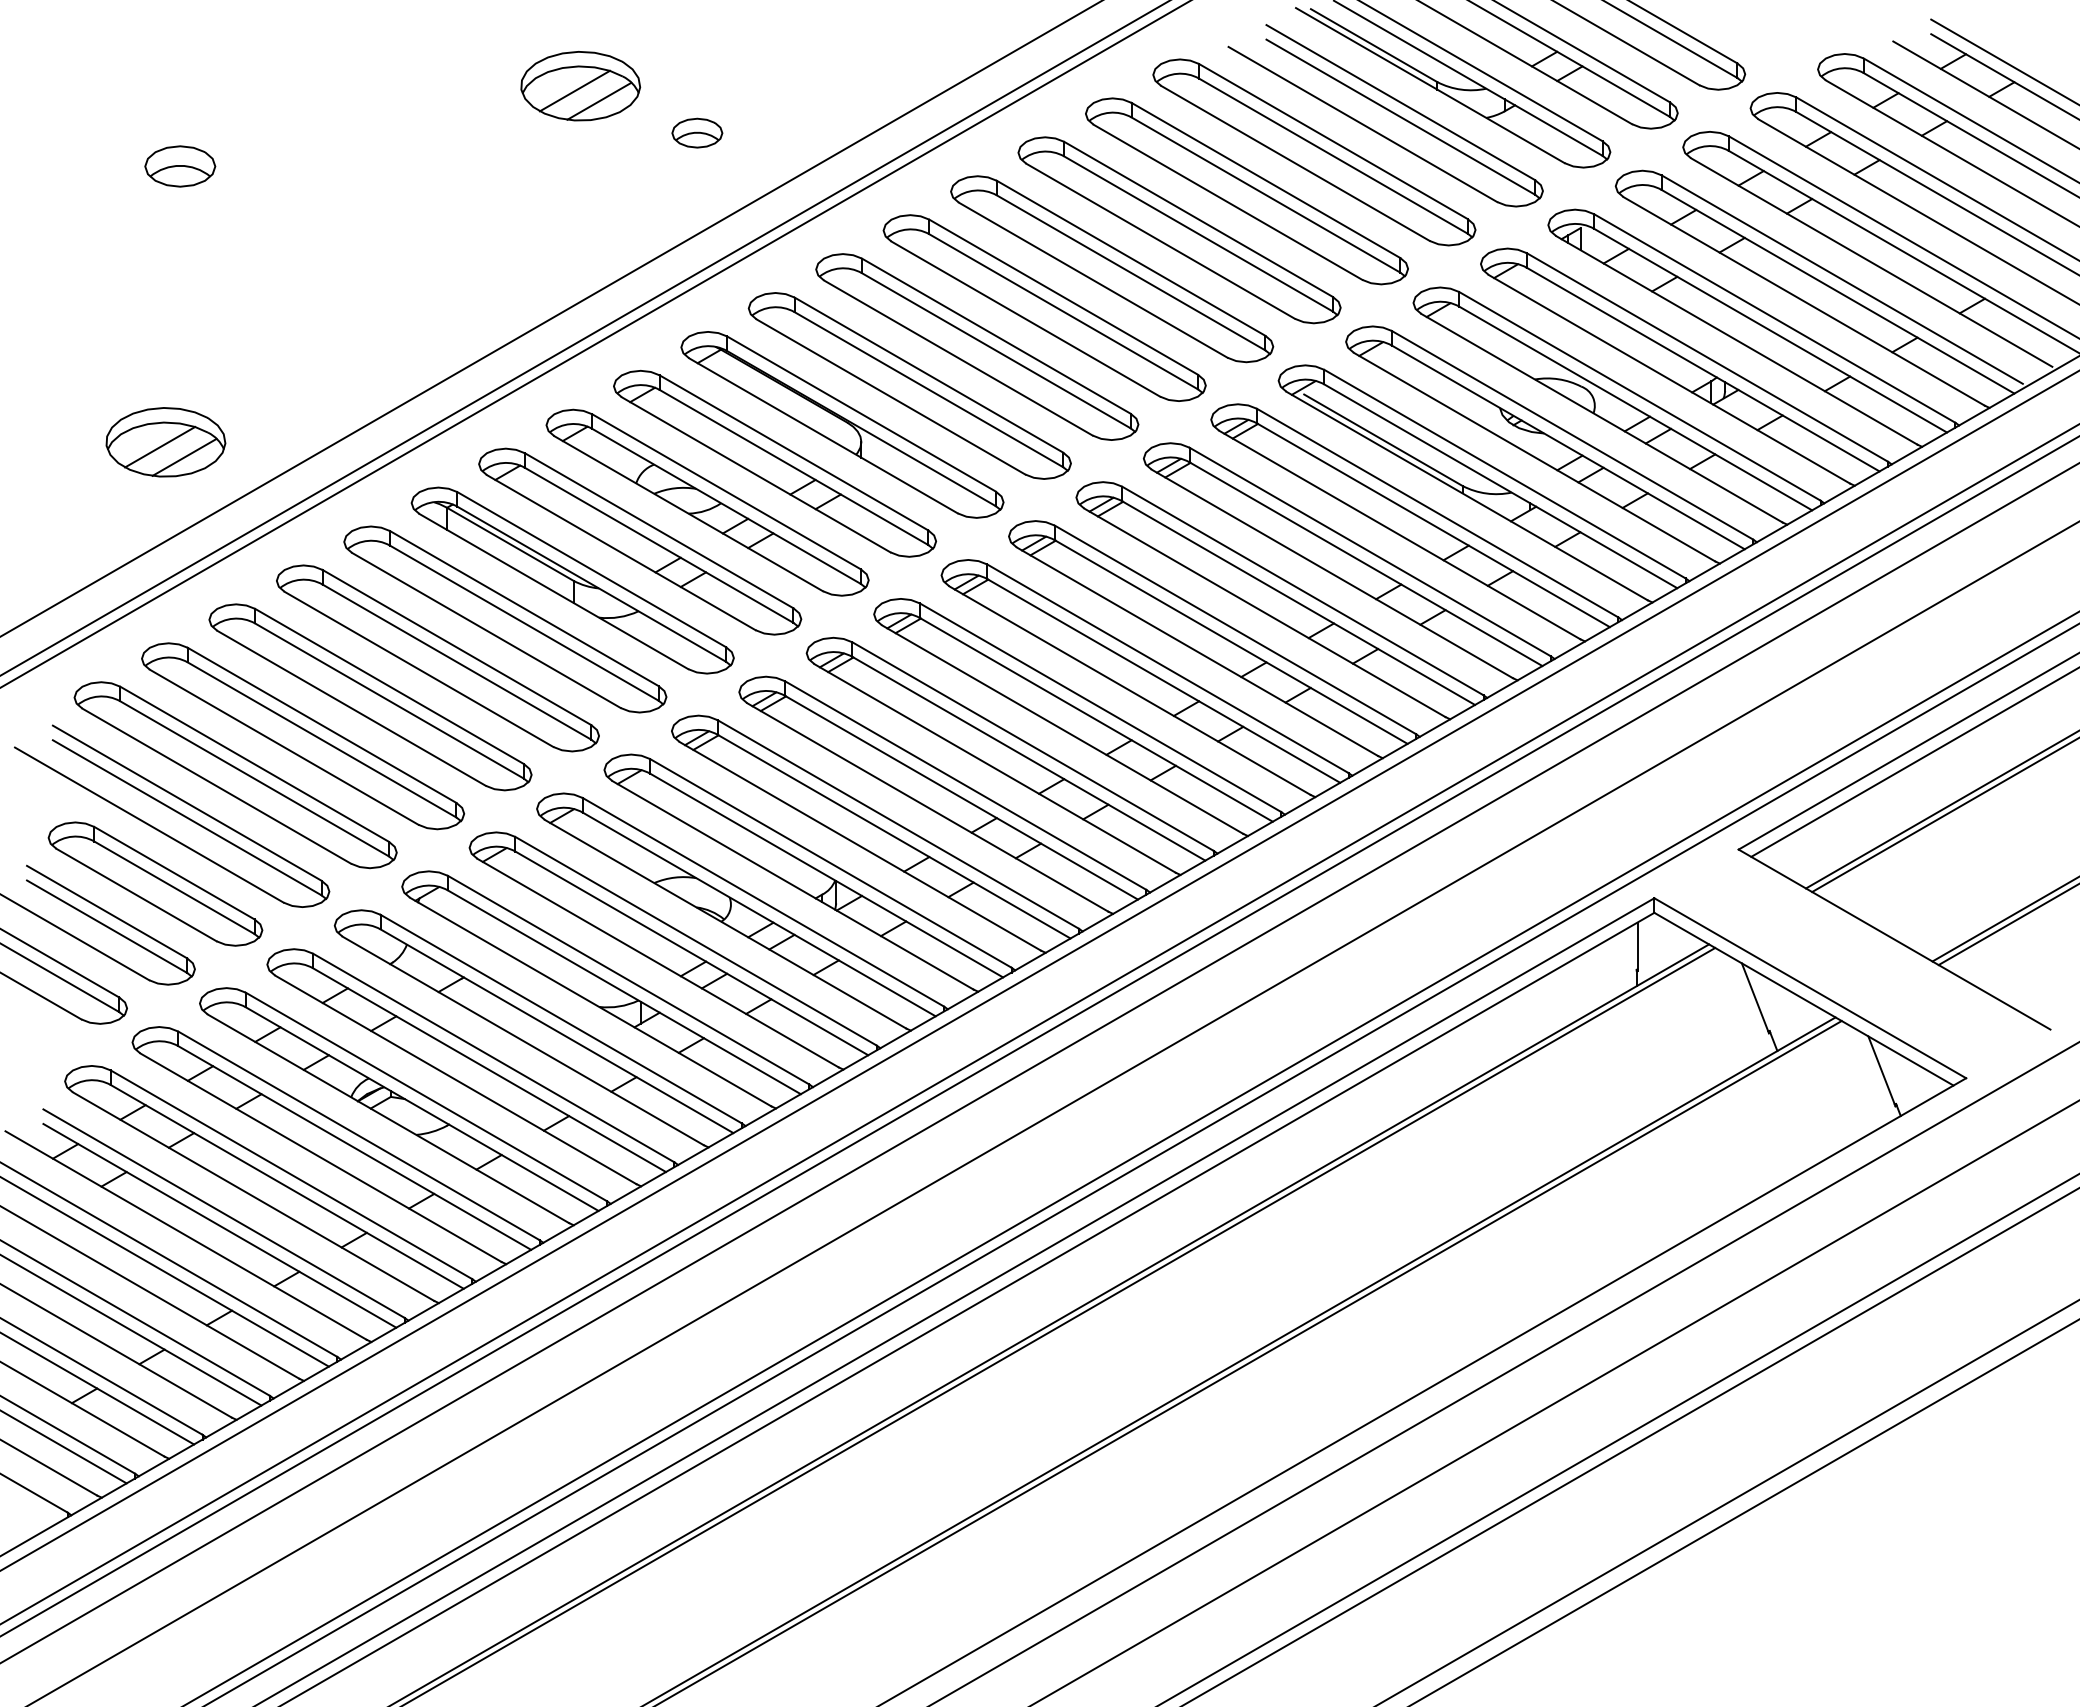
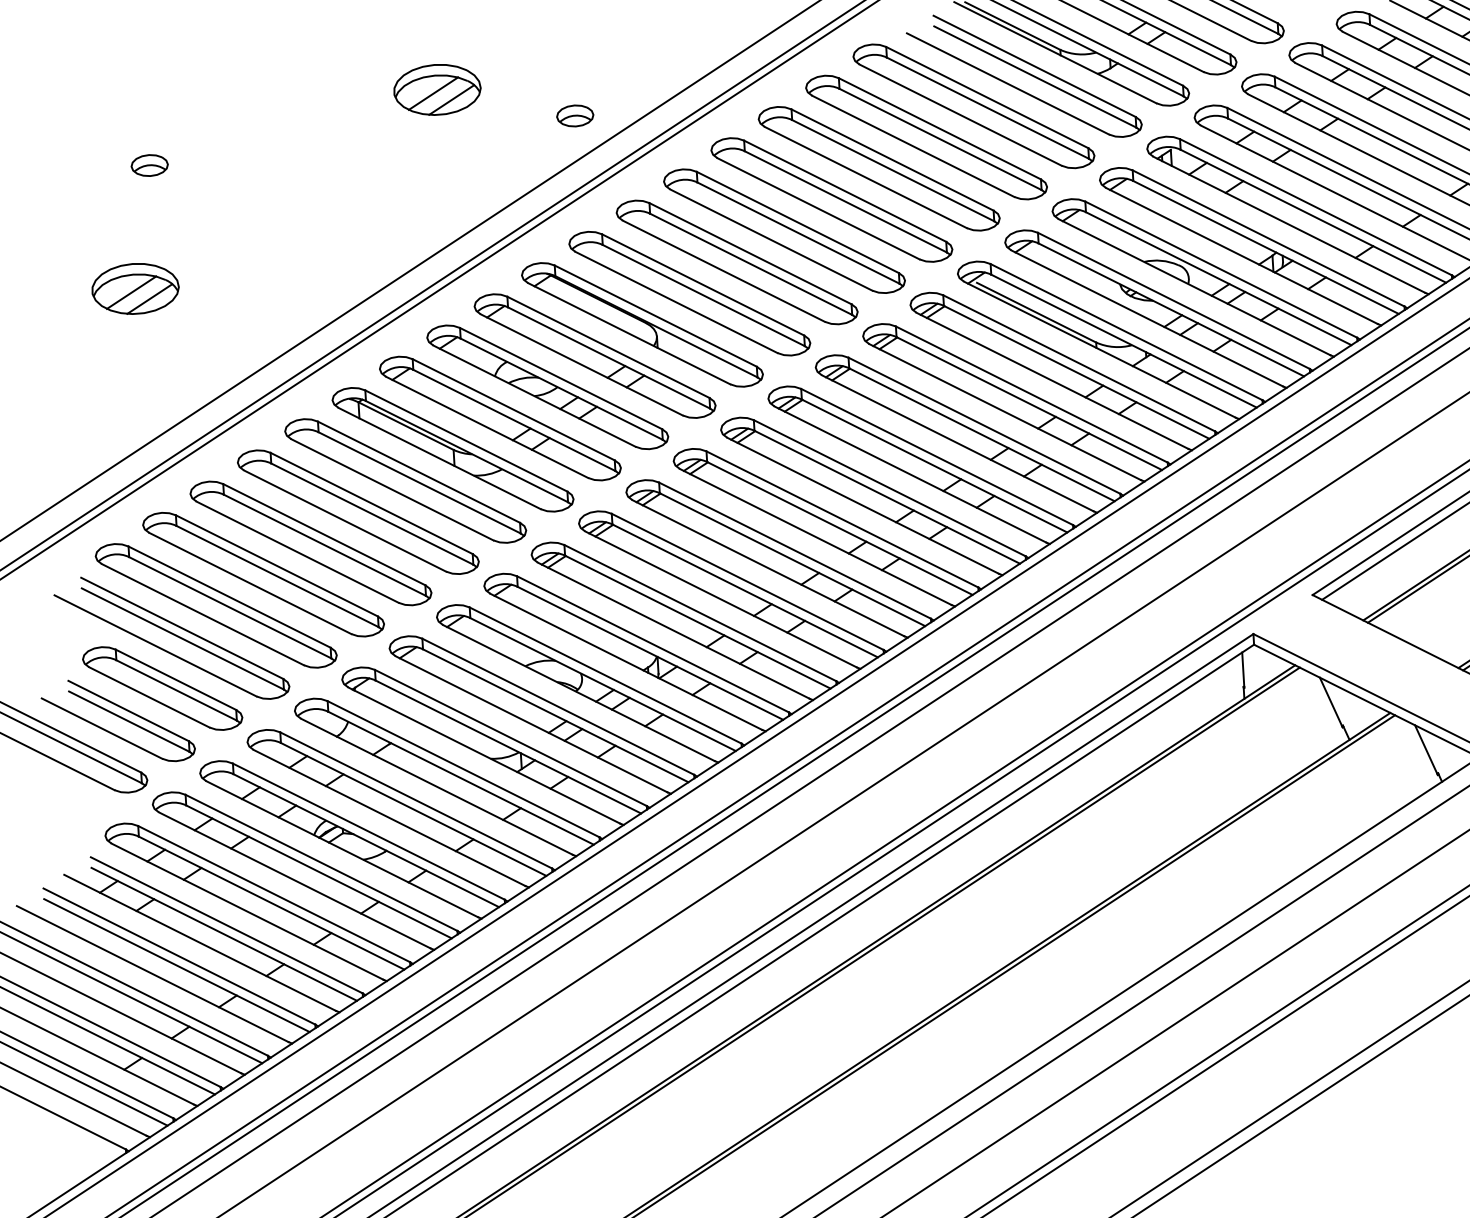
part: (697, 132) -> (575, 115), moved
part: (180, 166) -> (149, 165), size x0.71
part: (165, 442) -> (135, 289), moved

